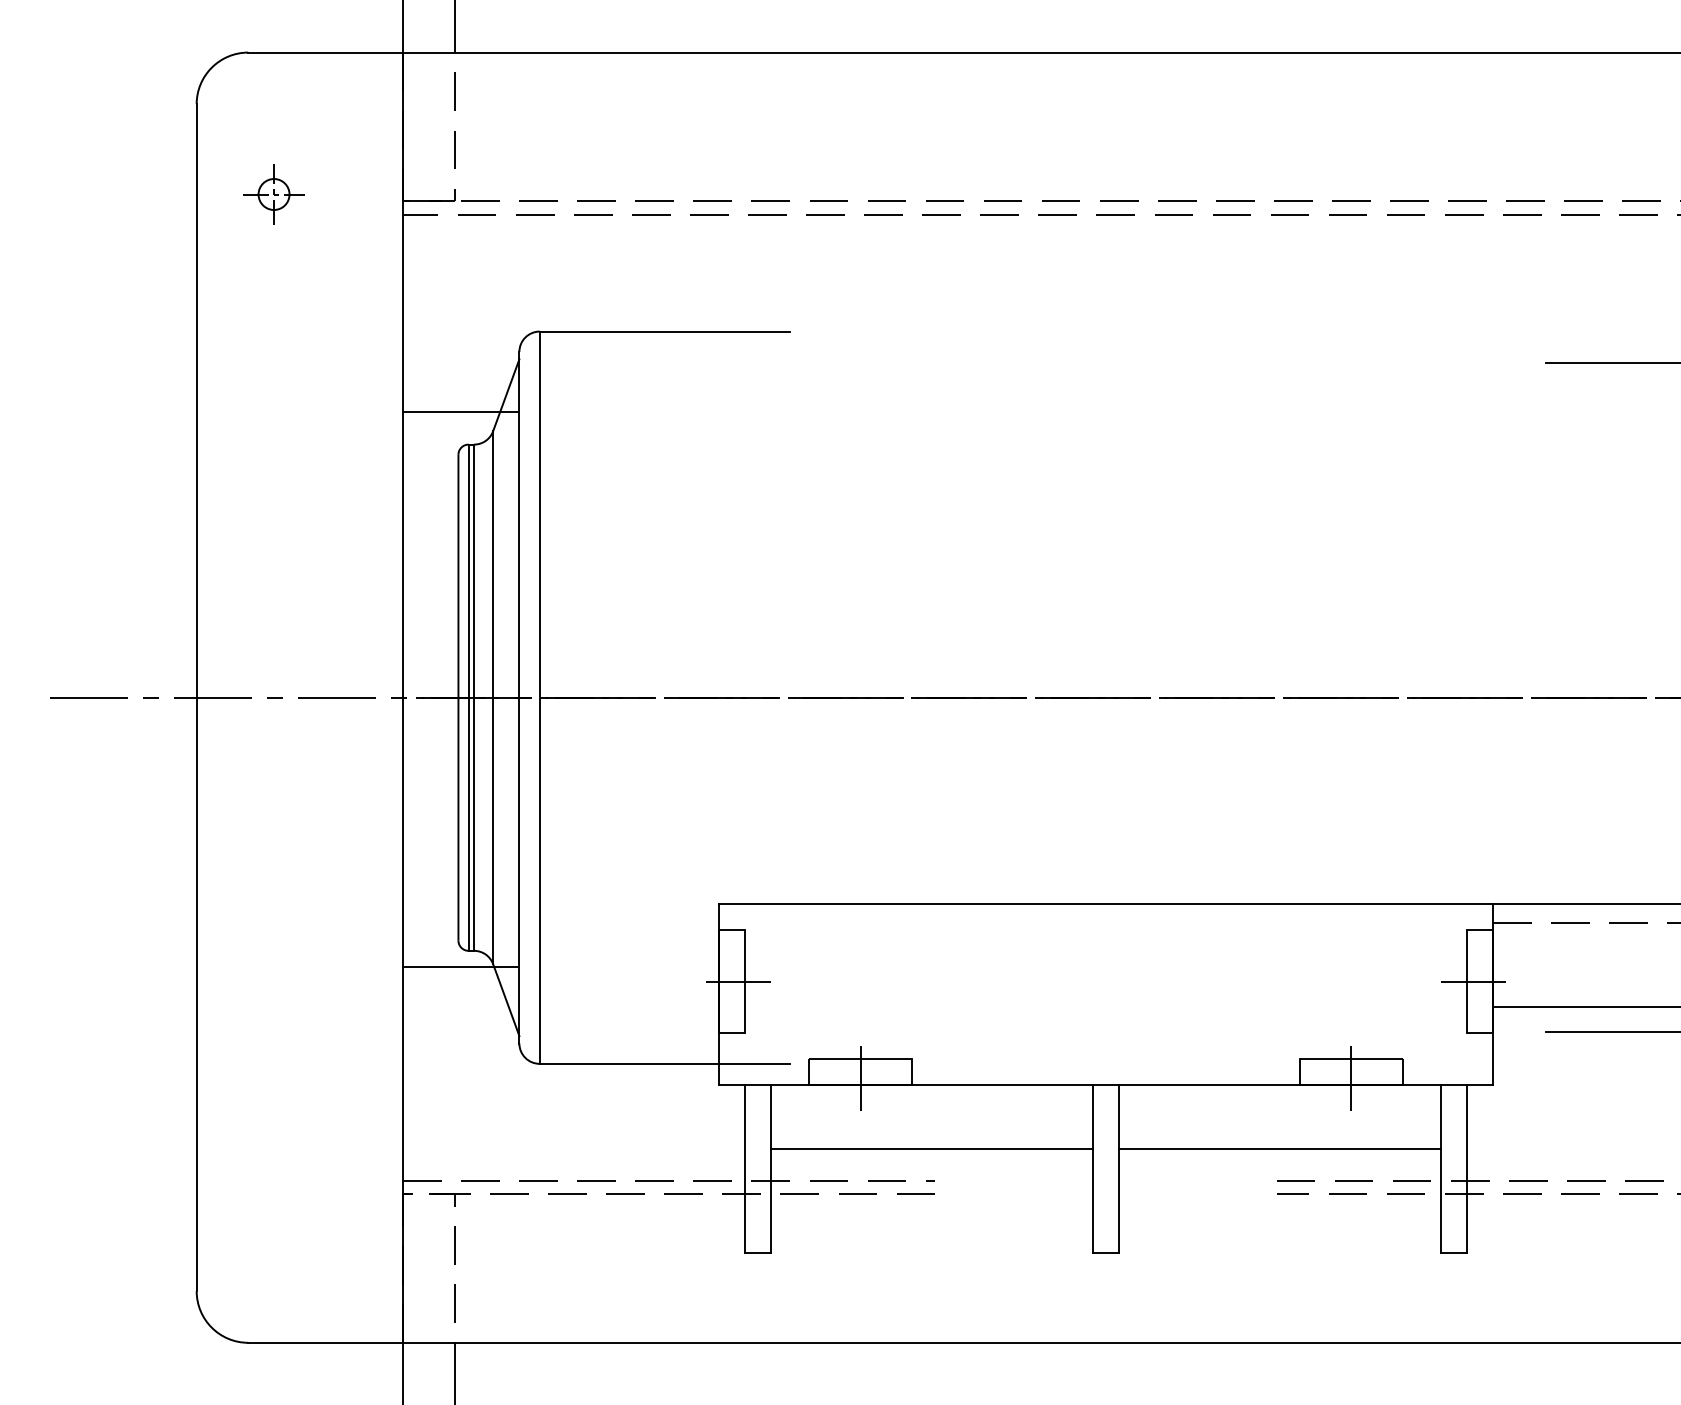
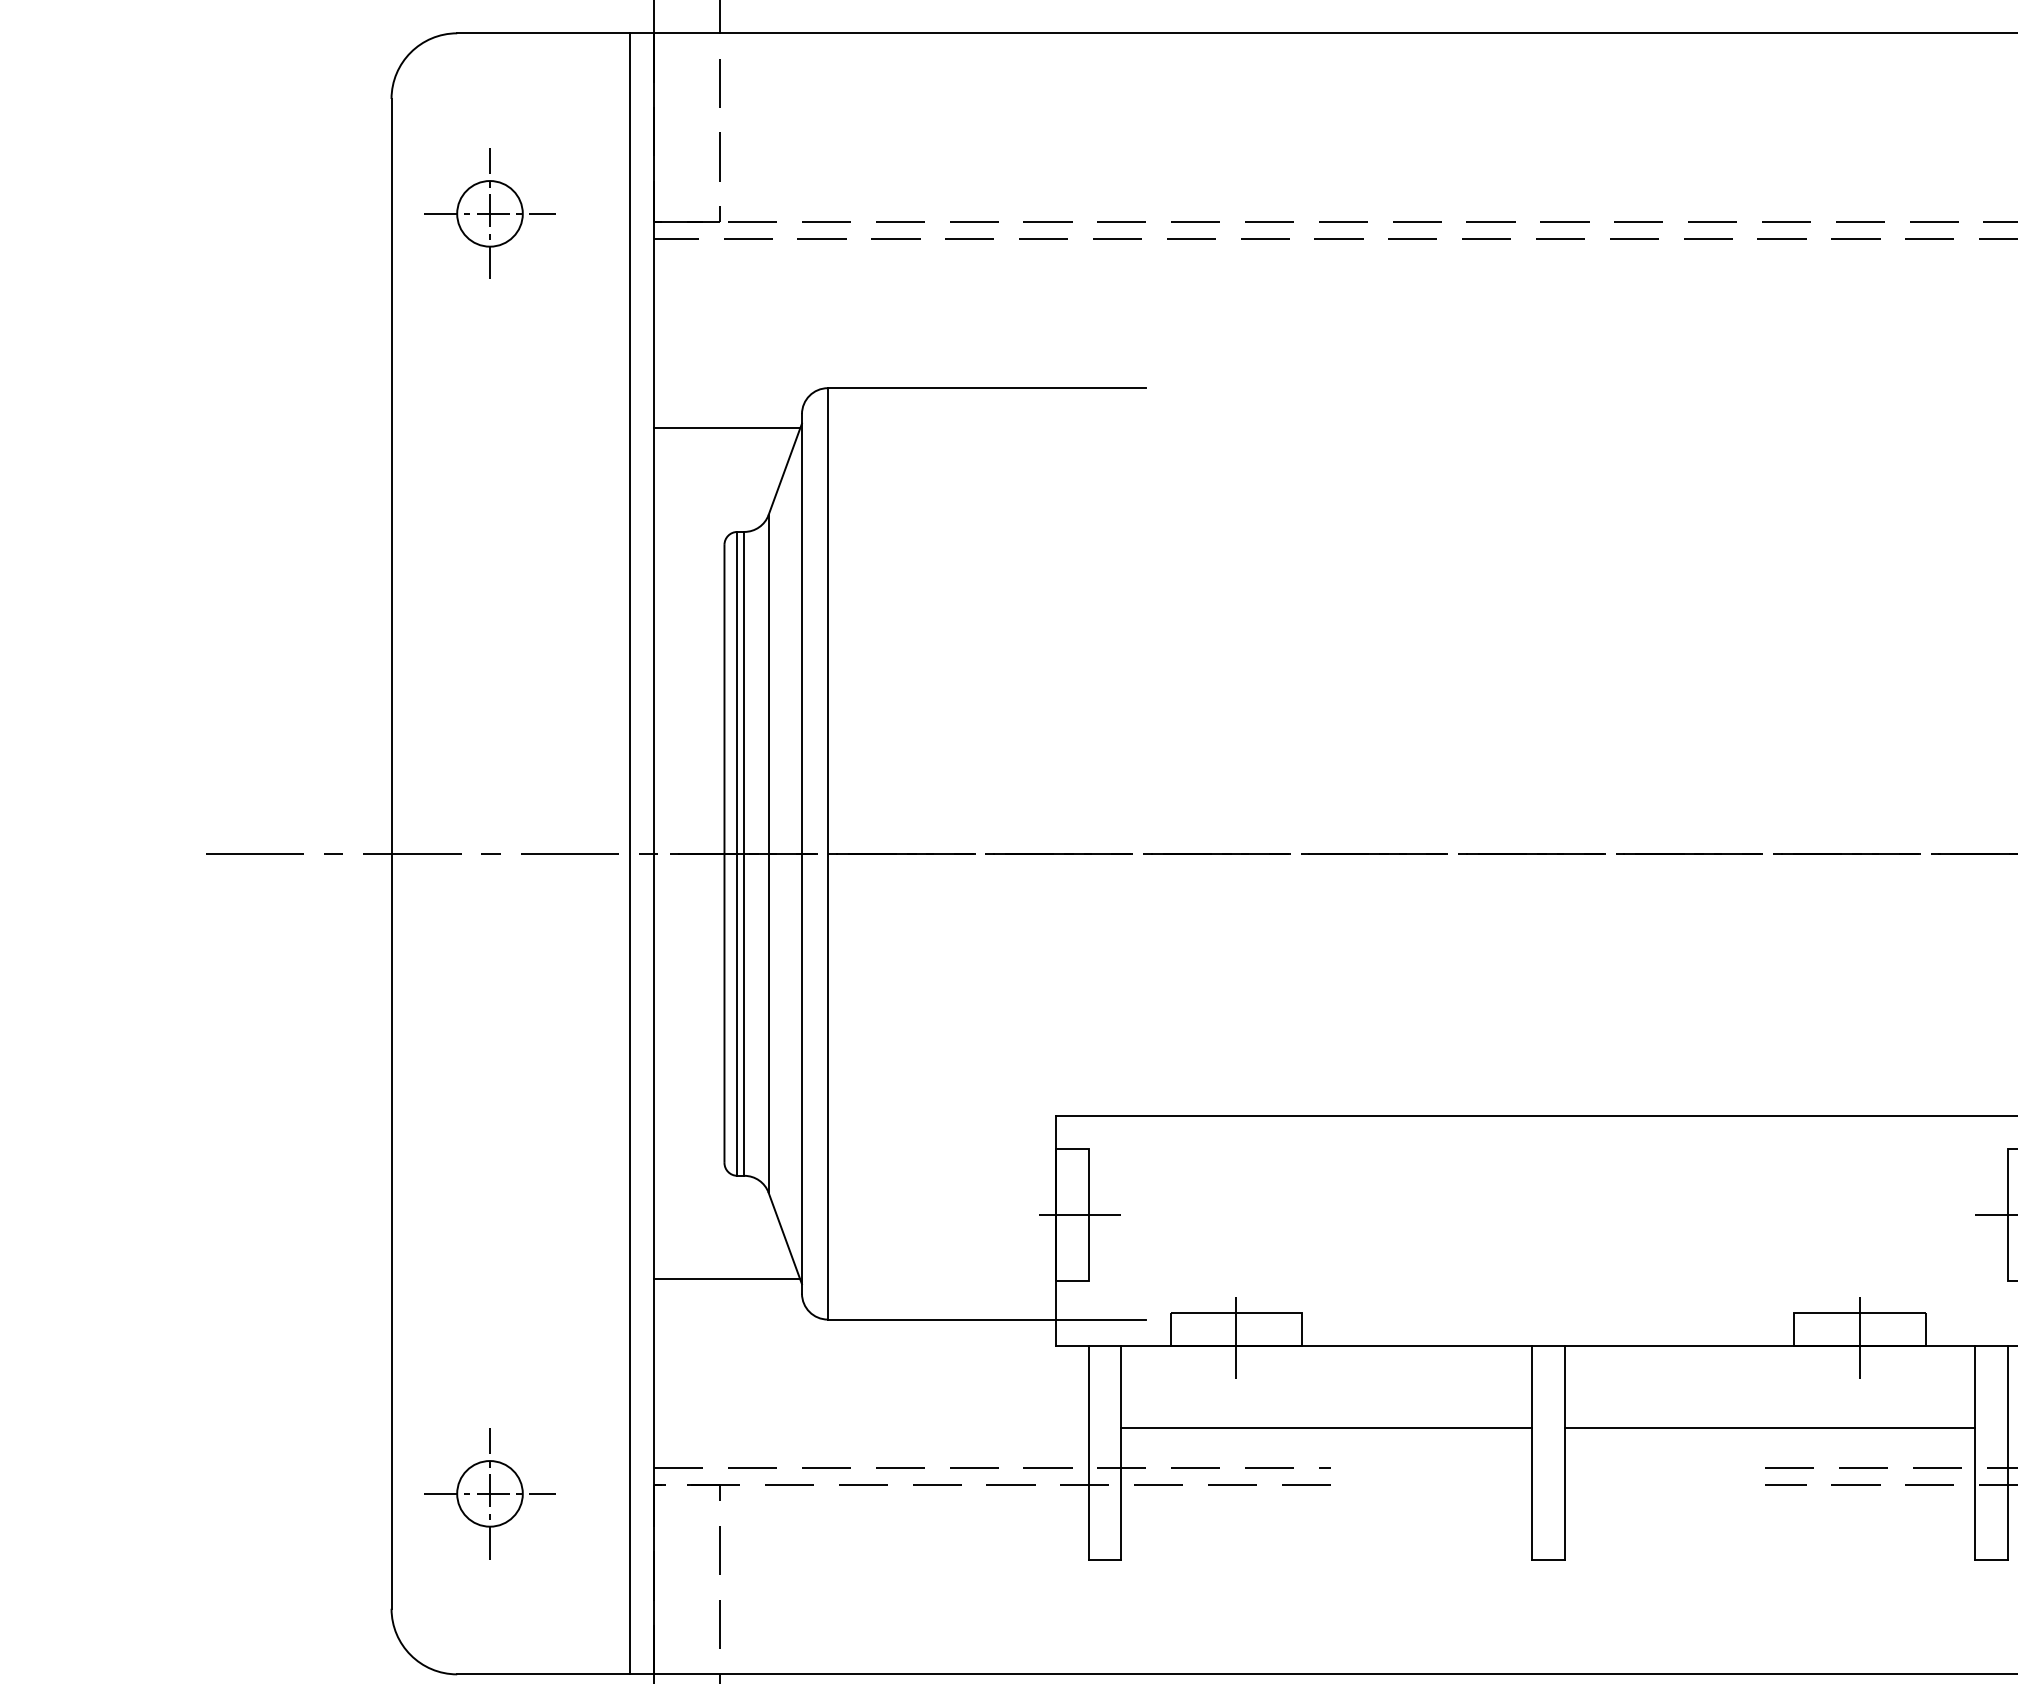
part: (273, 194) -> (489, 213), size x1.67
line: (460, 412) -> (727, 428), moved
line: (383, 697) -> (629, 853), added
line: (460, 967) -> (727, 1279), moved
part: (273, 1200) -> (489, 1493), added

